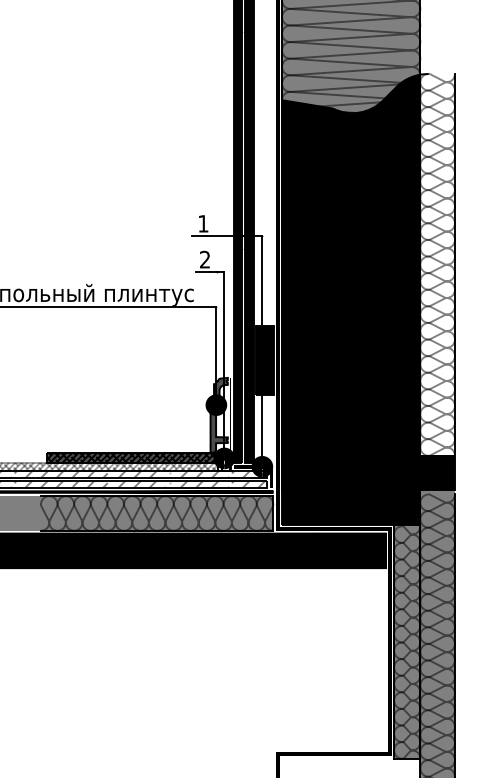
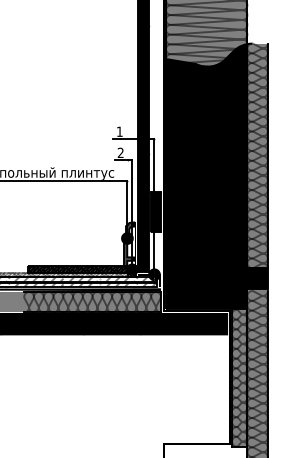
fill: (437, 265) -> (257, 156), added

